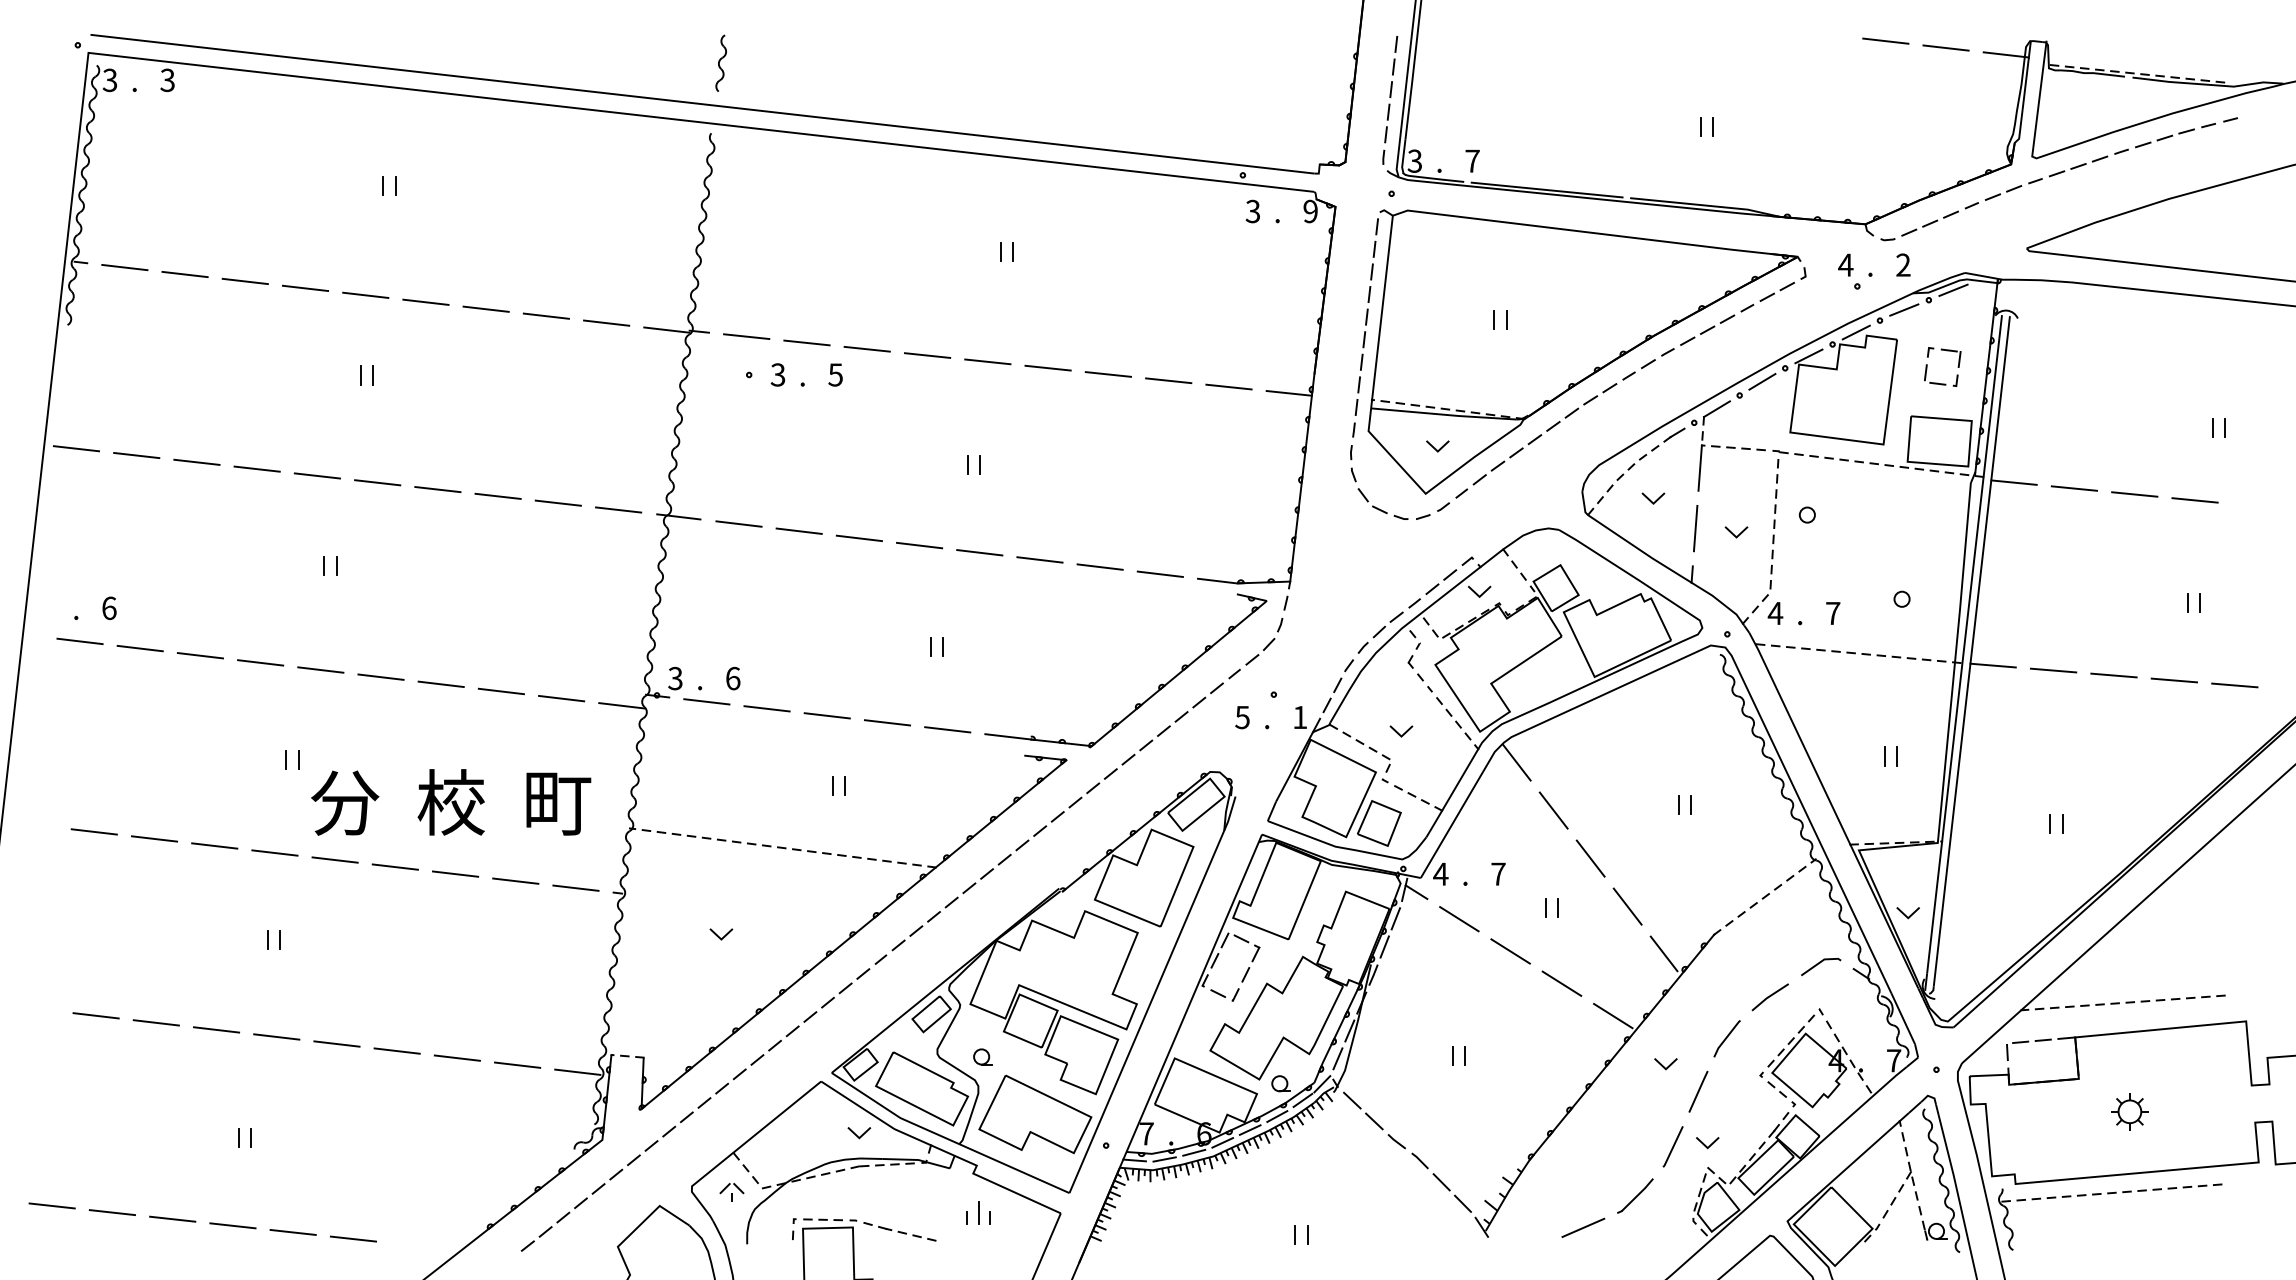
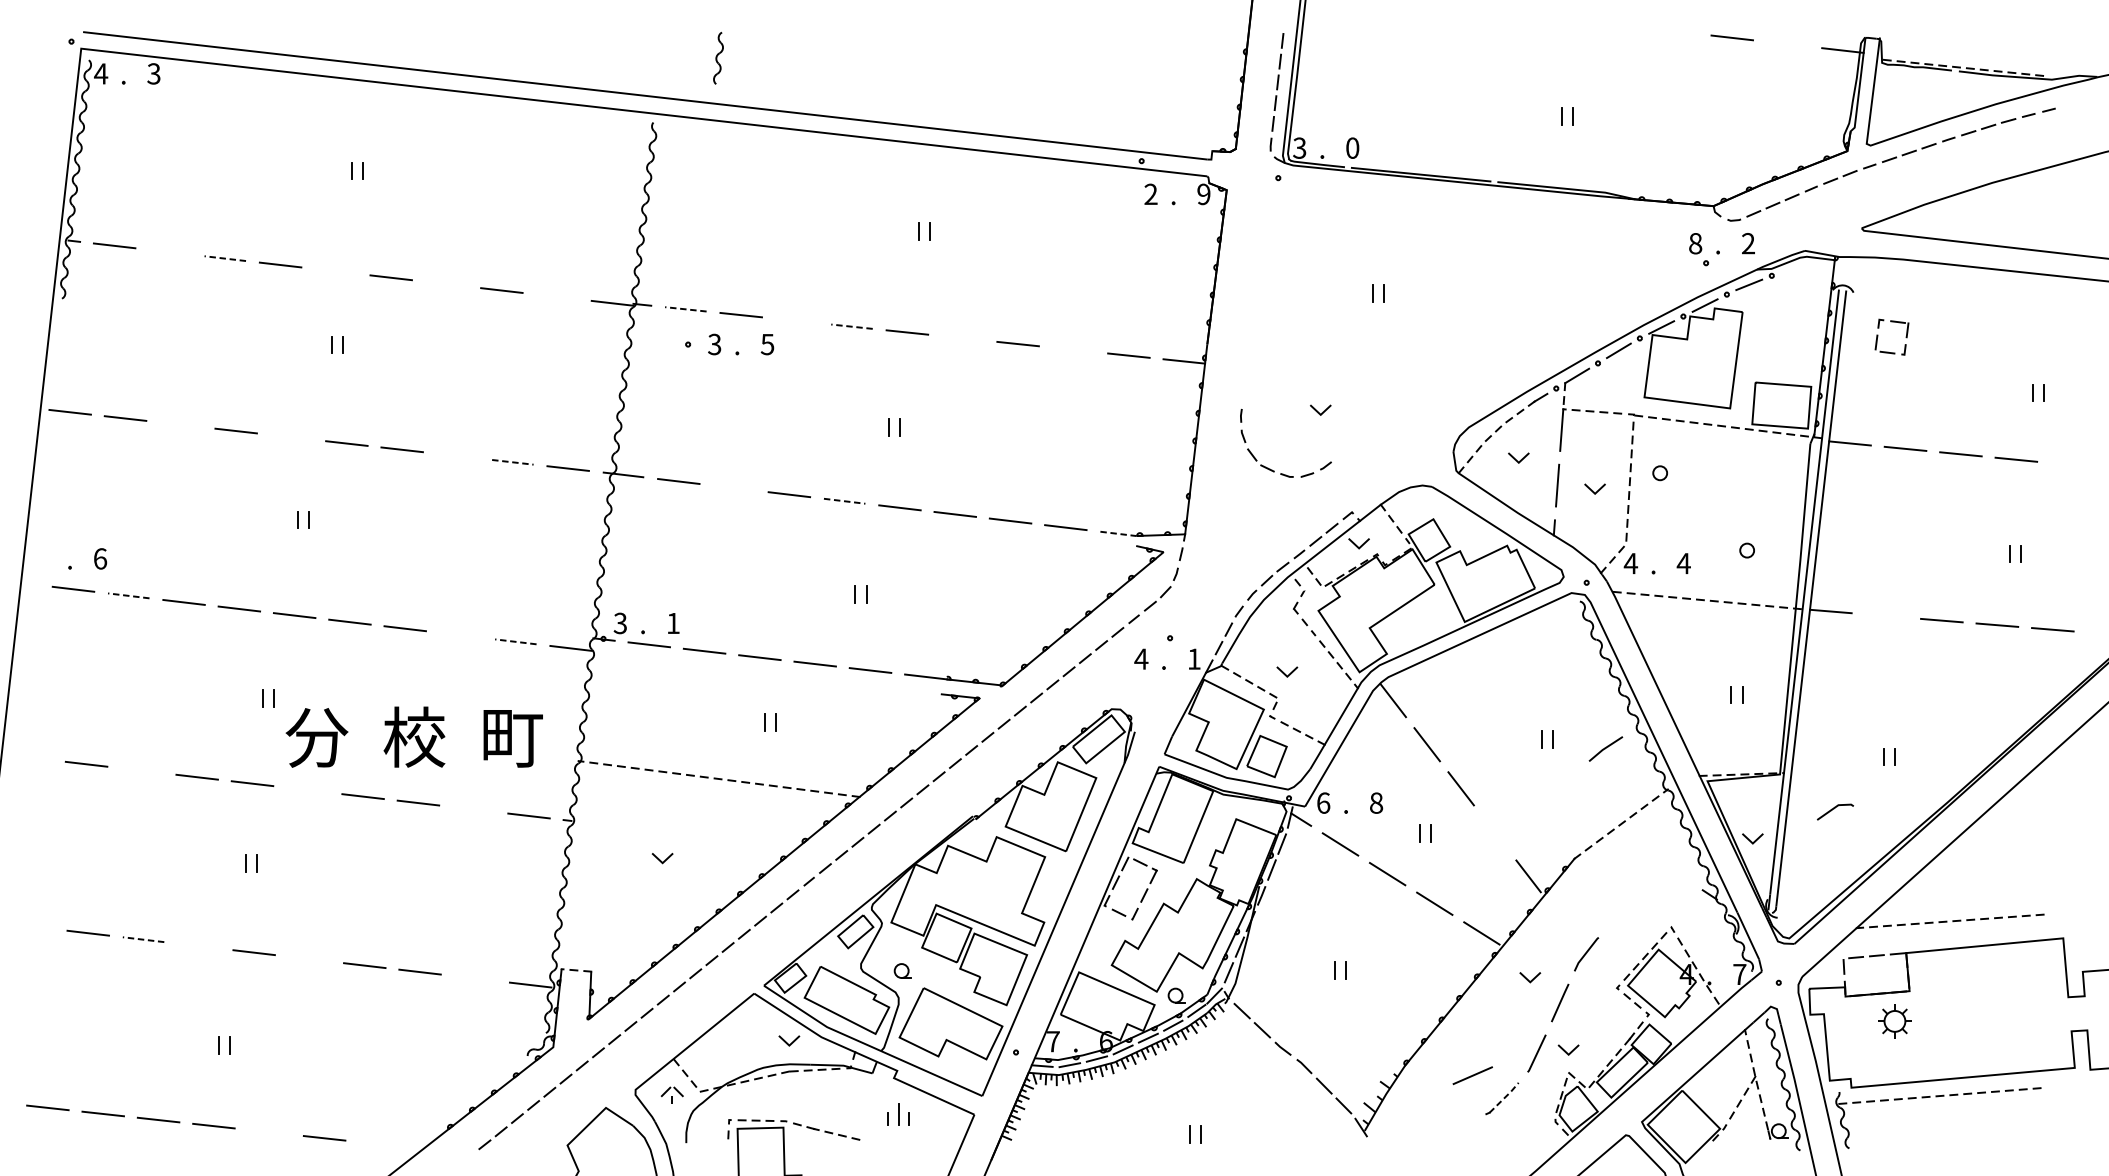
line: (1945, 47) -> (1787, 43), removed
part: (720, 62) -> (717, 57), moved
text: (109, 80) -> (100, 74), 3 -> 4
text: (1472, 160) -> (1352, 147), 7 -> 0
text: (1252, 211) -> (1150, 194), 3 -> 2
text: (1845, 264) -> (1695, 243), 4 -> 8
line: (184, 274) -> (169, 252), removed
line: (245, 281) -> (225, 258), solid -> dashed
line: (1953, 289) -> (1794, 266), removed
line: (365, 294) -> (335, 270), removed
line: (485, 308) -> (445, 283), removed
line: (606, 322) -> (557, 296), removed
line: (746, 336) -> (685, 309), solid -> dashed
line: (866, 348) -> (795, 320), removed
part: (1579, 353) -> (1450, 324), removed
line: (927, 355) -> (851, 326), solid -> dashed
part: (1927, 366) -> (1878, 336), moved
line: (1047, 367) -> (962, 337), removed
line: (1168, 380) -> (1073, 349), removed
line: (196, 461) -> (180, 424), removed
line: (317, 475) -> (291, 436), removed
line: (497, 495) -> (456, 455), removed
line: (558, 503) -> (512, 462), solid -> dashed
line: (798, 530) -> (733, 487), removed
line: (919, 545) -> (844, 501), solid -> dashed
line: (1217, 581) -> (1118, 534), solid -> dashed
text: (1832, 613) -> (1683, 563), 7 -> 4
line: (140, 648) -> (129, 595), solid -> dashed
line: (2053, 670) -> (1886, 616), removed
text: (733, 678) -> (673, 623), 6 -> 1
line: (500, 691) -> (459, 635), removed
line: (561, 698) -> (515, 641), solid -> dashed
text: (1242, 717) -> (1141, 659), 5 -> 4
line: (154, 838) -> (141, 770), removed
line: (334, 859) -> (307, 789), removed
text: (1440, 873) -> (1323, 802), 4 -> 6
text: (1498, 873) -> (1376, 802), 7 -> 8
line: (515, 880) -> (473, 808), removed
line: (1627, 906) -> (1494, 832), removed
line: (1820, 963) -> (1834, 808), moved
line: (1769, 997) -> (1605, 749), moved
line: (156, 1022) -> (143, 939), solid -> dashed
line: (216, 1029) -> (198, 945), removed
line: (336, 1043) -> (309, 958), removed
line: (517, 1064) -> (475, 977), removed
part: (2129, 1111) -> (1894, 1021), moved
line: (1638, 1194) -> (1505, 1097), solid -> dashed
line: (1583, 1227) -> (1472, 1075), moved
line: (292, 1231) -> (268, 1131), removed

